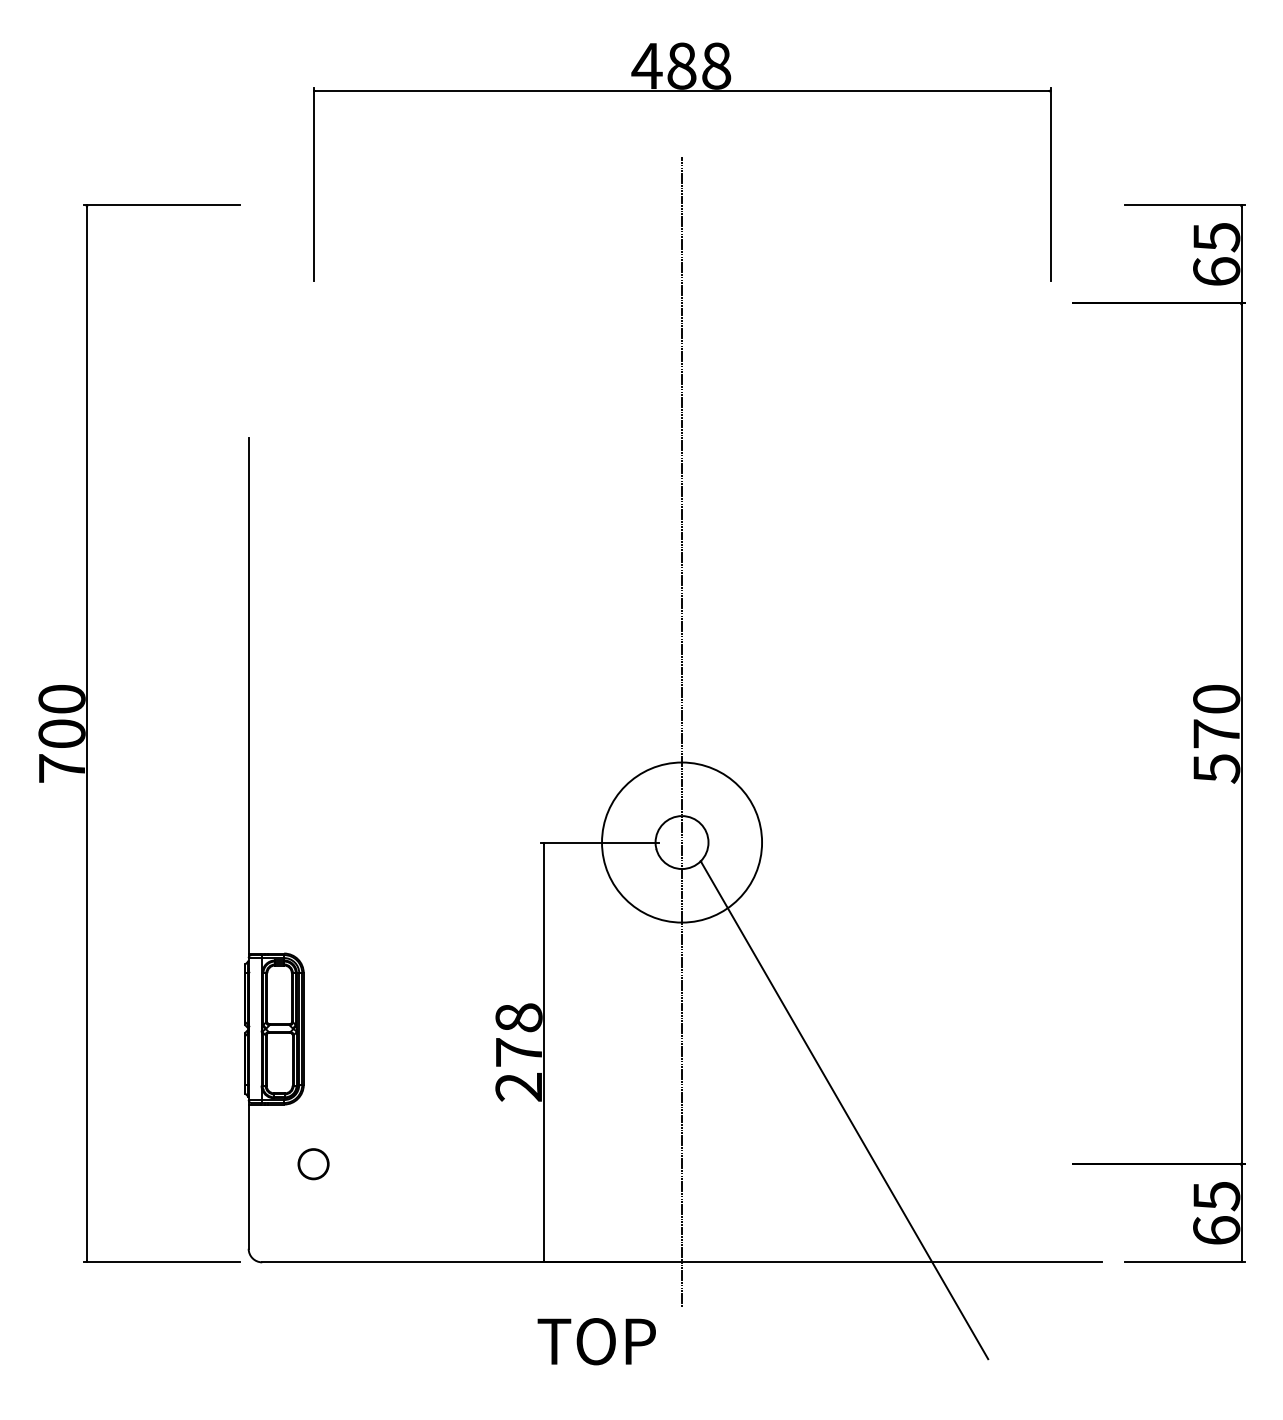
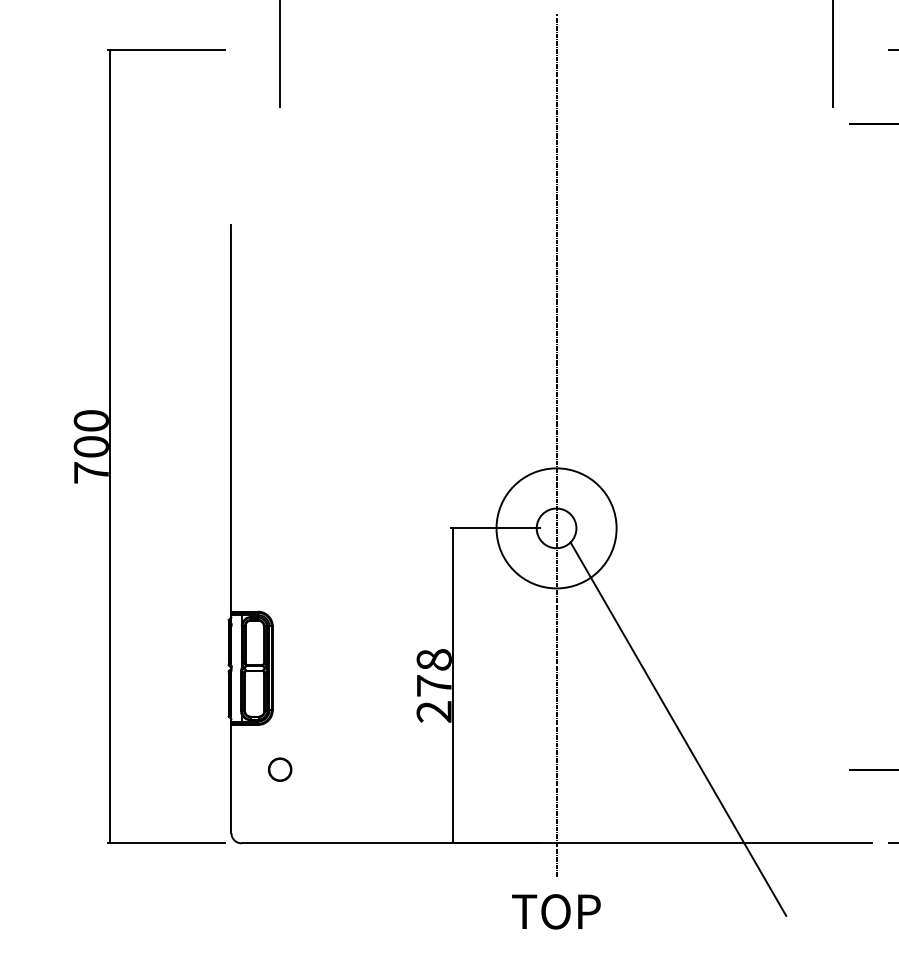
text: (596, 1341) -> (556, 911), moved

